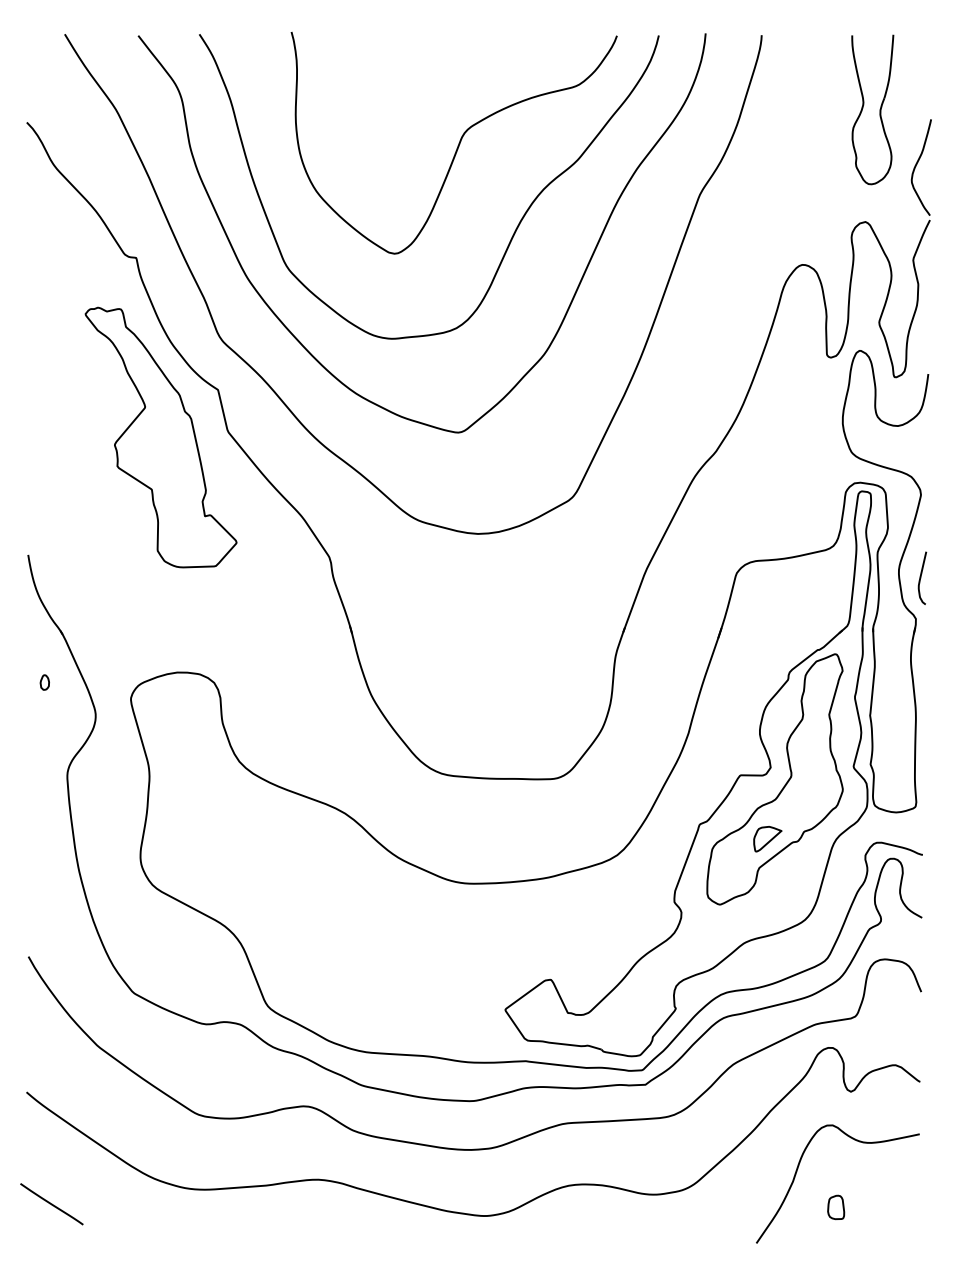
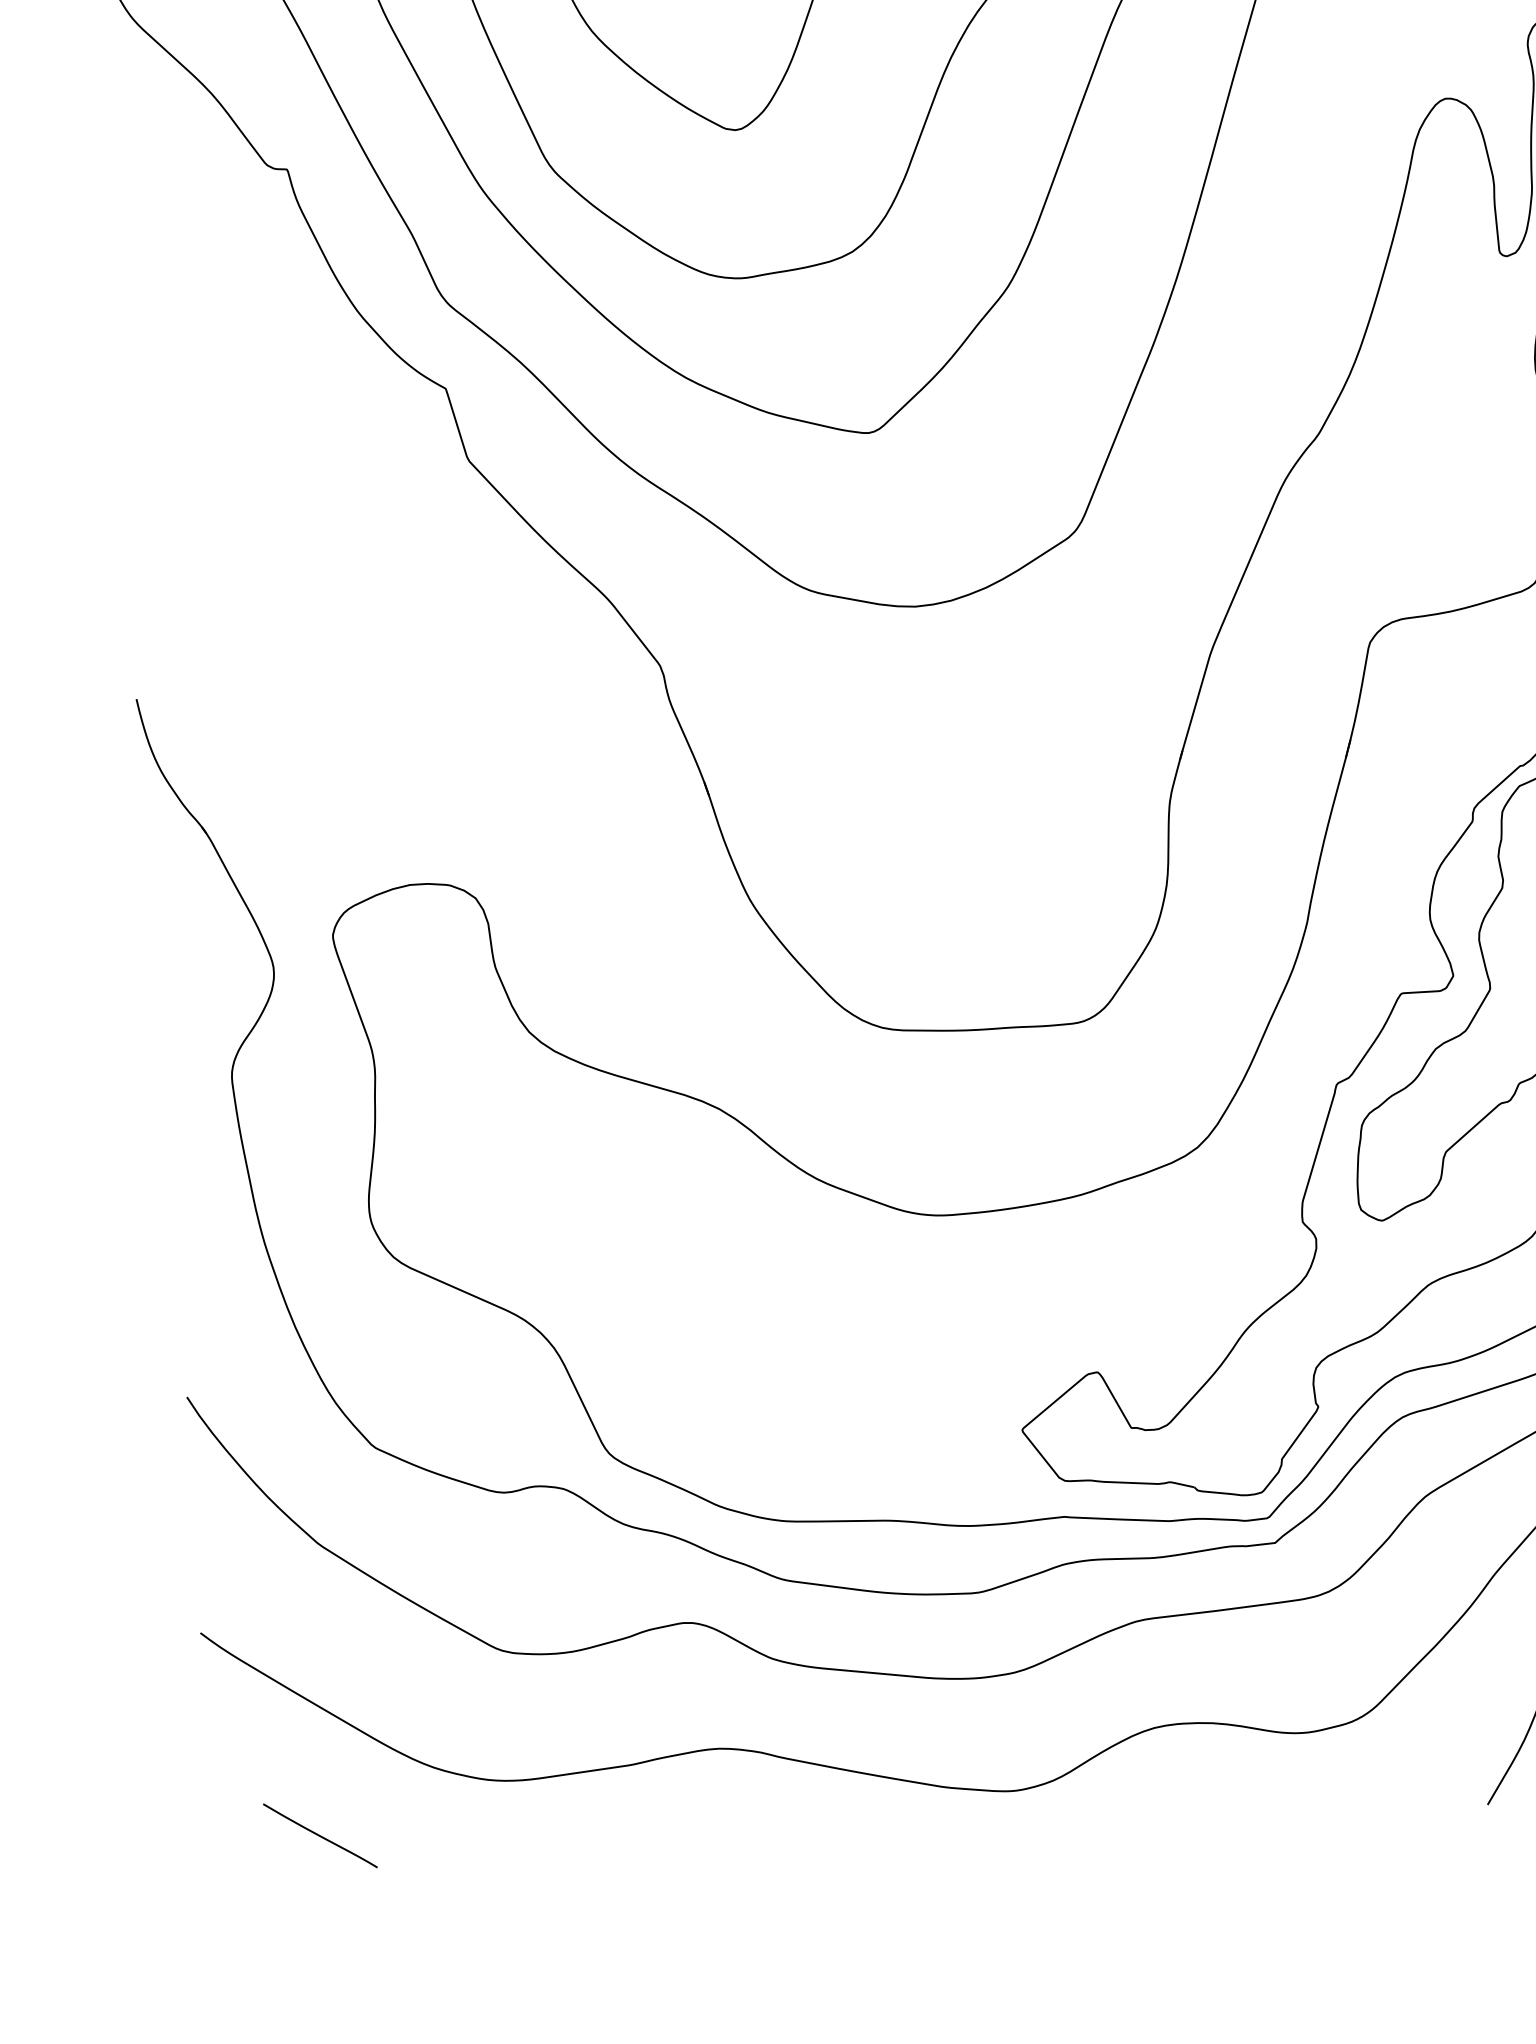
part: (160, 437) -> (351, 478), removed
part: (44, 682) -> (180, 918), removed
part: (767, 839) -> (1456, 1101), removed
line: (51, 1204) -> (319, 1836), moved

